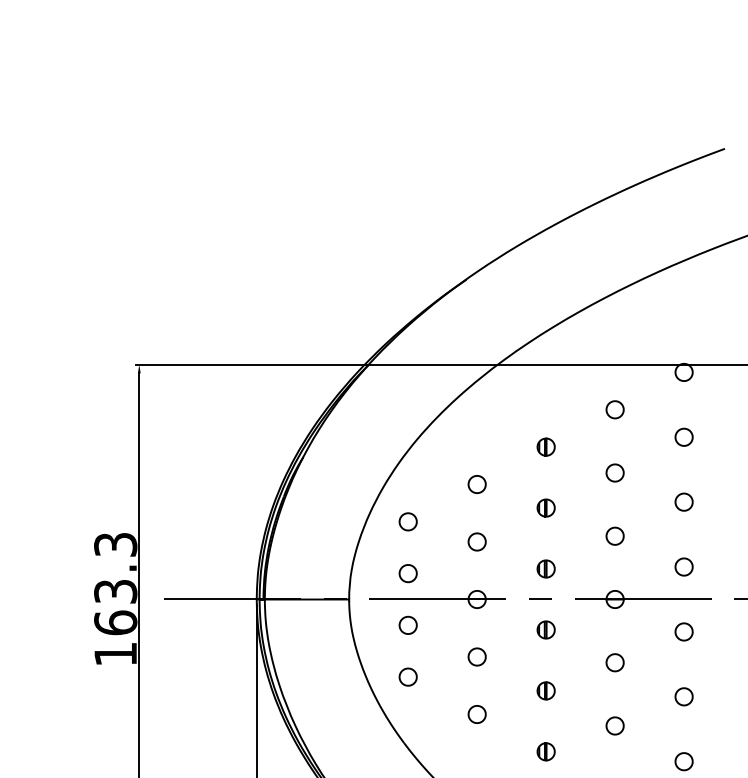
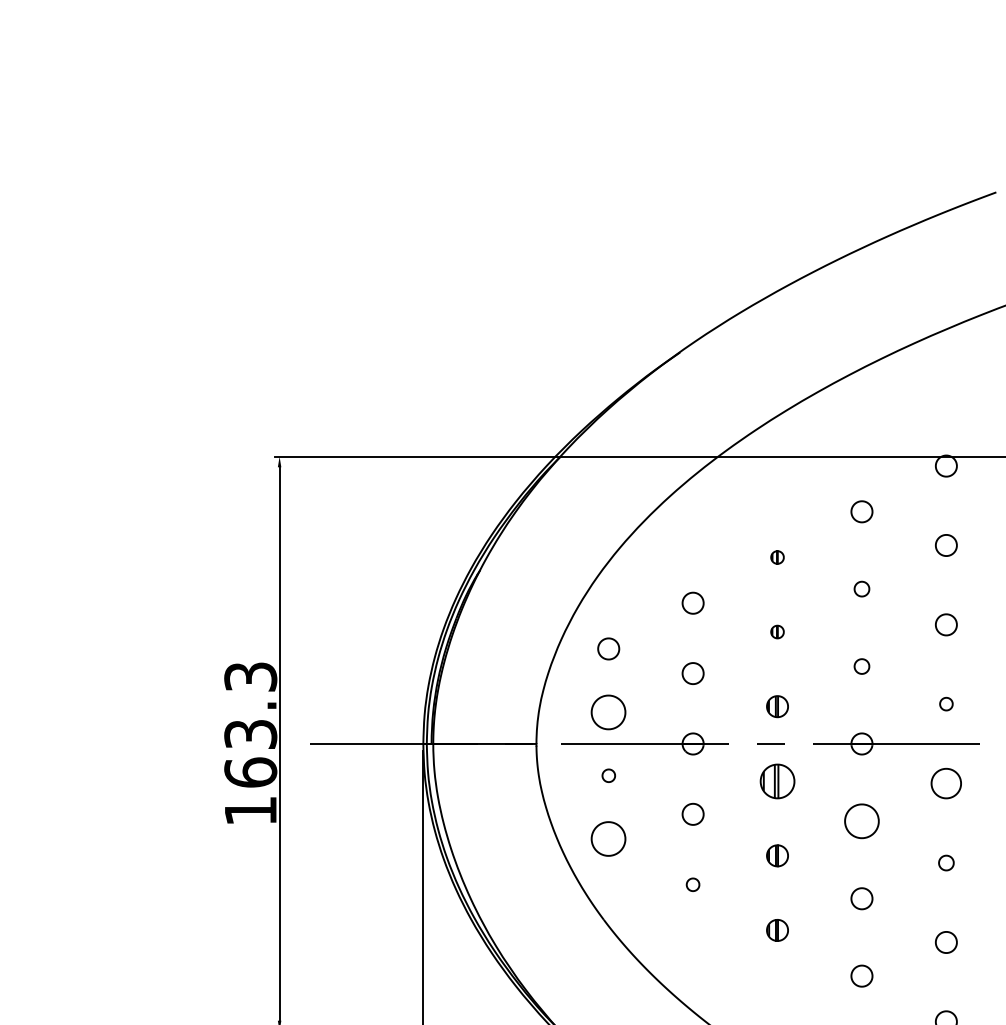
part: (546, 447) -> (777, 557), size x0.6
part: (614, 472) -> (861, 588), size x0.7
part: (546, 507) -> (777, 631), size x0.6
part: (614, 536) -> (861, 666), size x0.7
part: (684, 566) -> (946, 703), size x0.6
part: (408, 572) -> (608, 711), size x1.6
part: (408, 625) -> (608, 775), size x0.6
part: (546, 629) -> (777, 780), size x1.6
part: (684, 631) -> (946, 783), size x1.4
part: (614, 662) -> (861, 821), size x1.6
part: (408, 676) -> (608, 838), size x1.6
part: (684, 696) -> (946, 862), size x0.7
part: (476, 714) -> (692, 884), size x0.6

